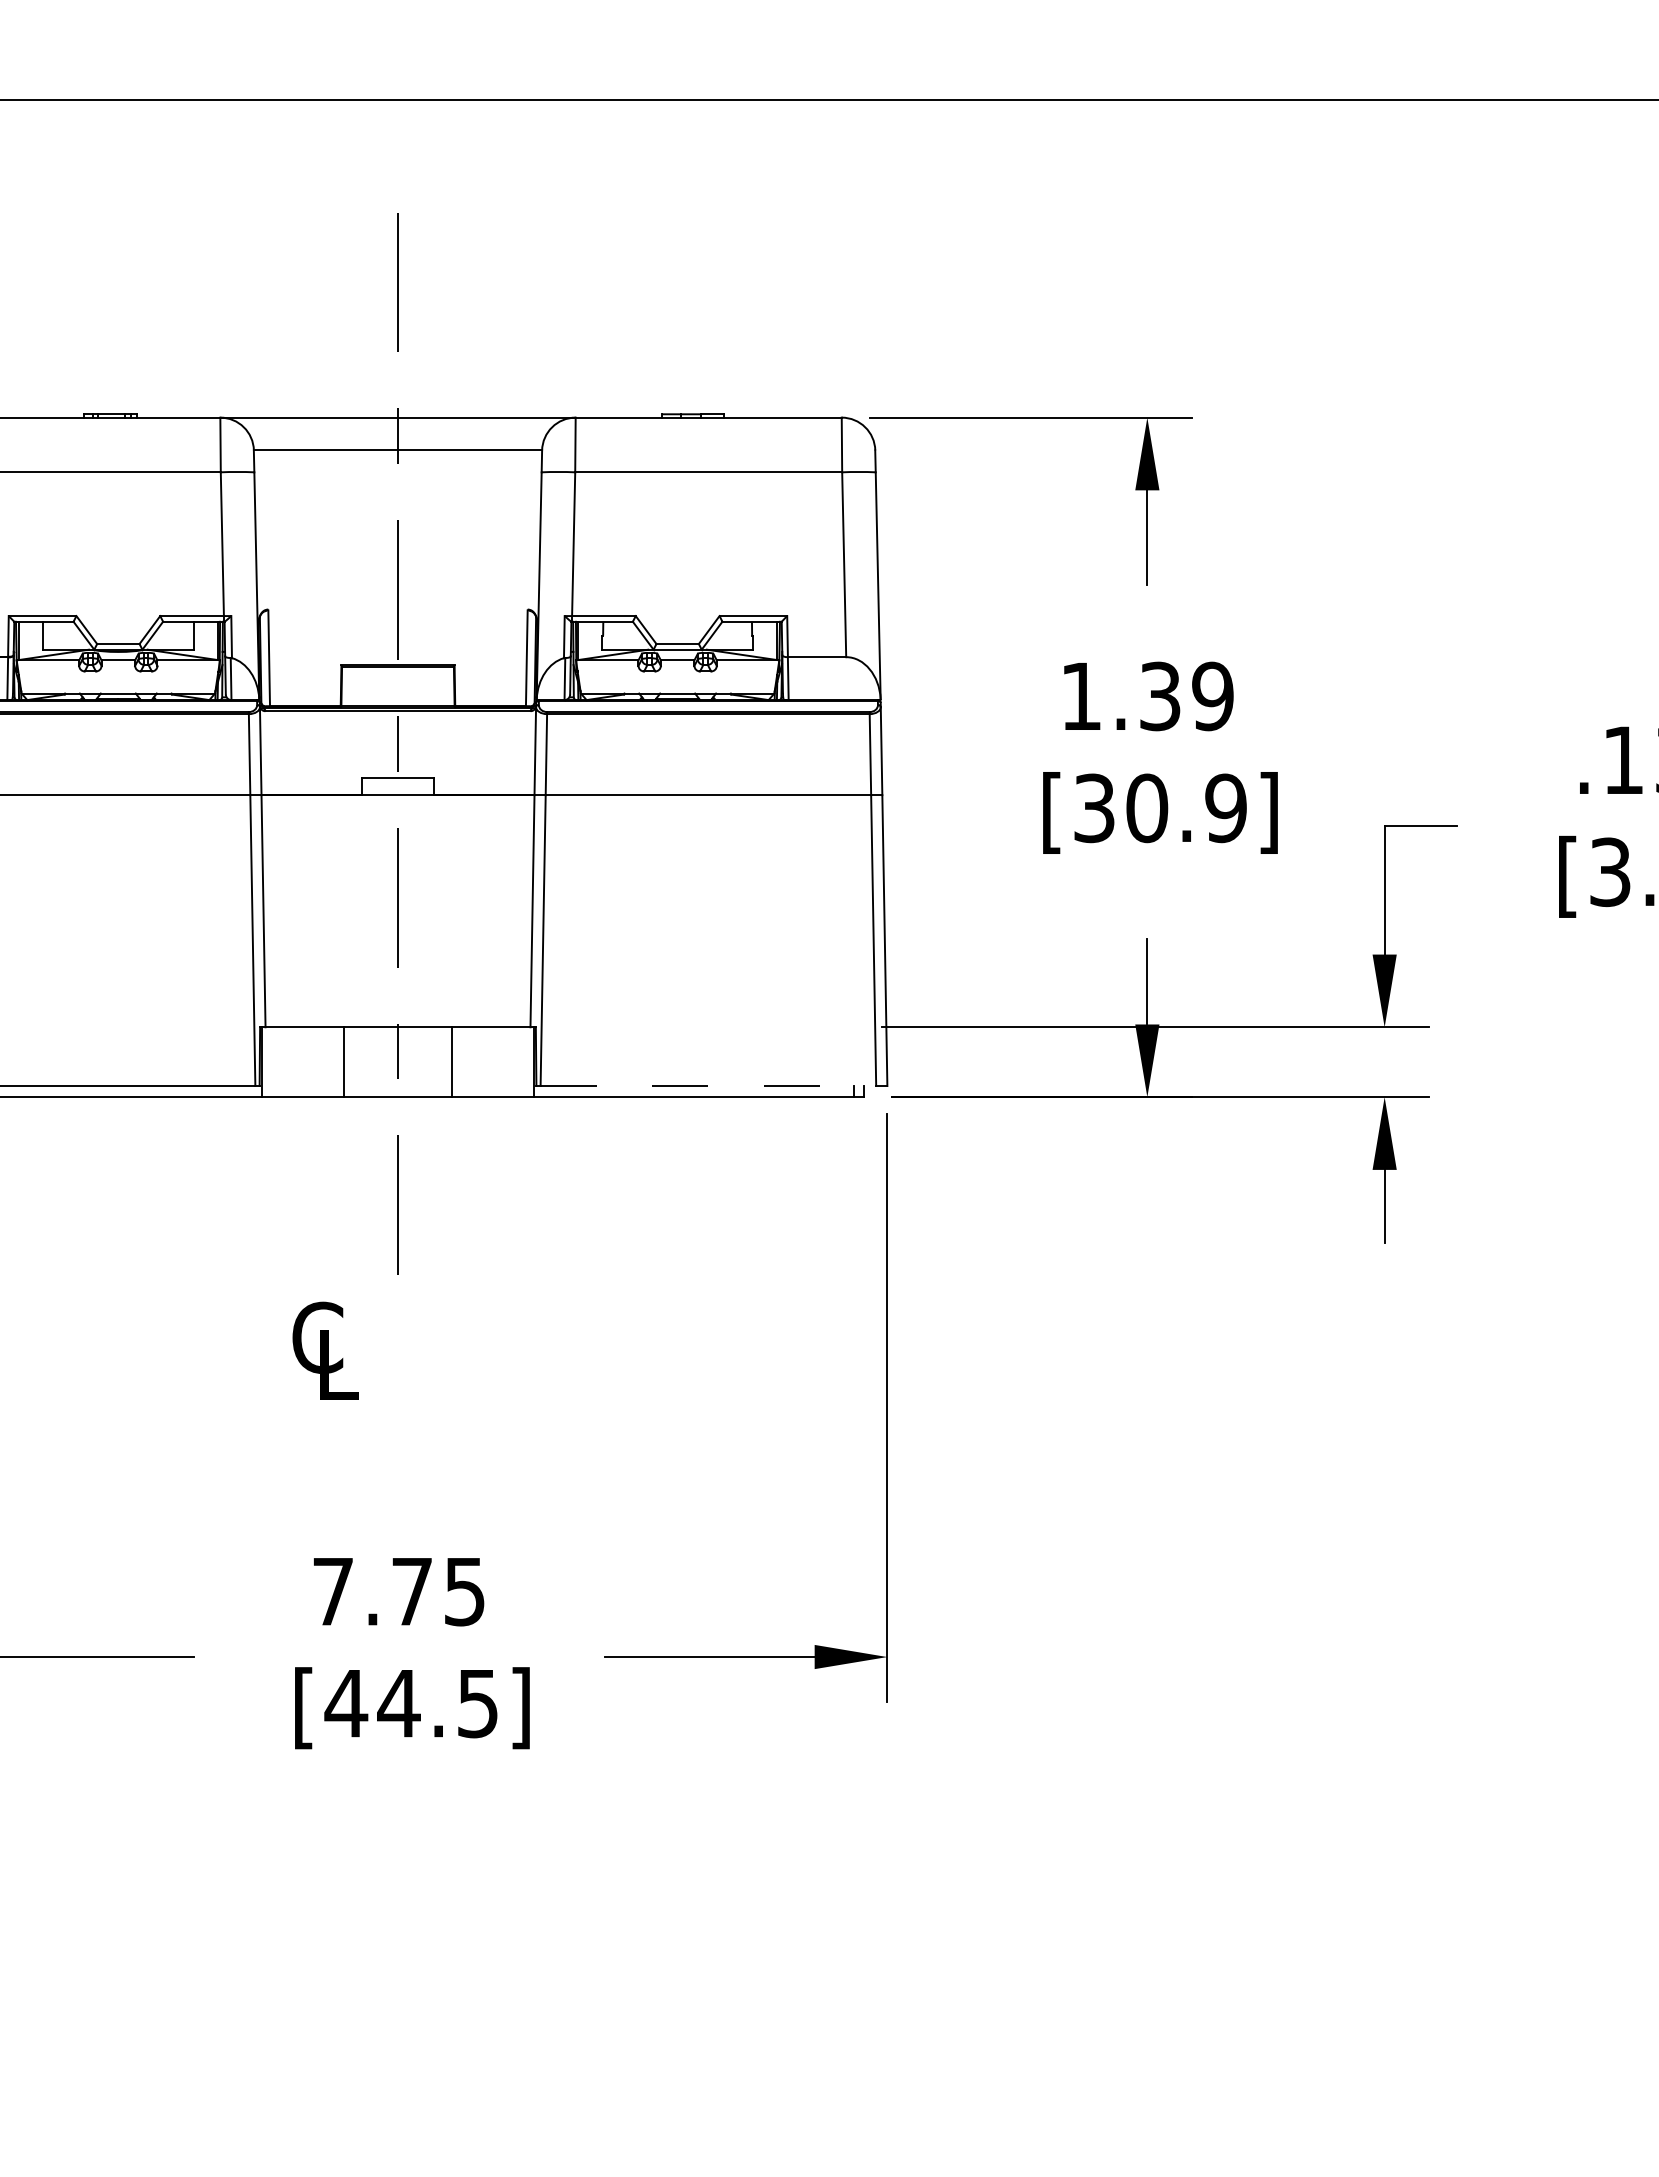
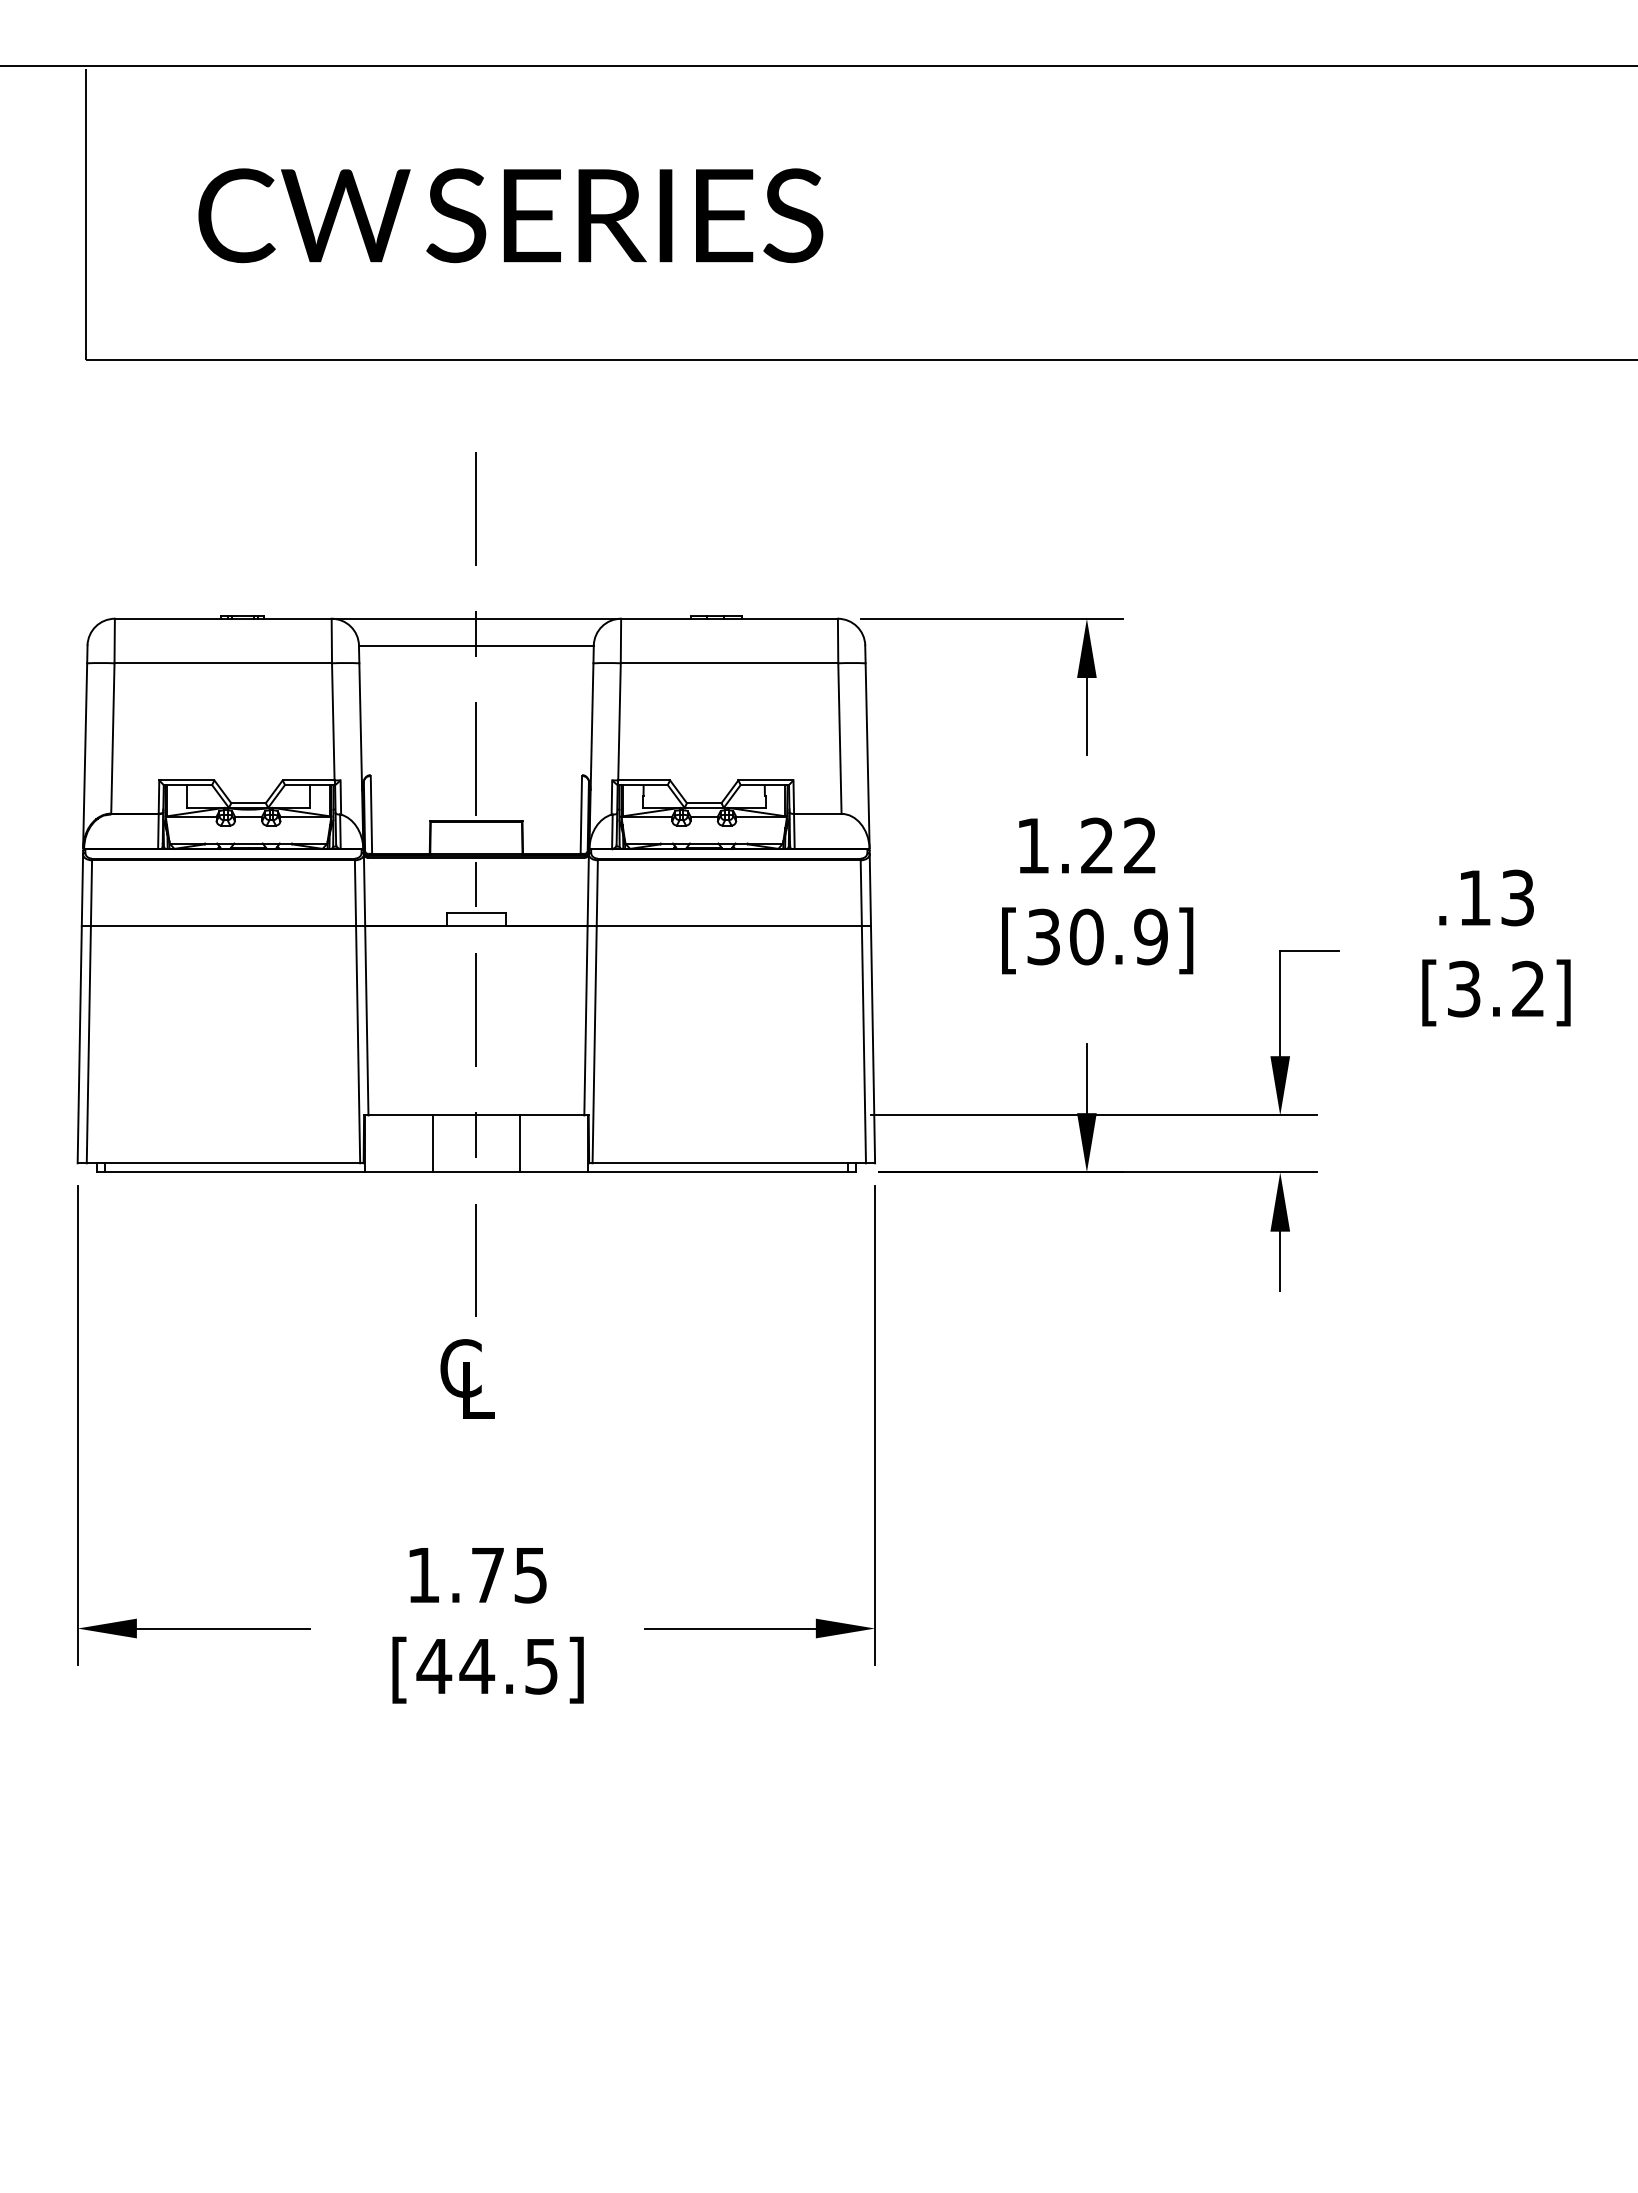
text: (1187, 695) -> (1119, 845), 1.39 -> 1.22
line: (708, 1086) -> (729, 1163), dashed -> solid
text: (325, 1350) -> (467, 1378), moved
text: (333, 1591) -> (423, 1575), 7.75 -> 1.75

